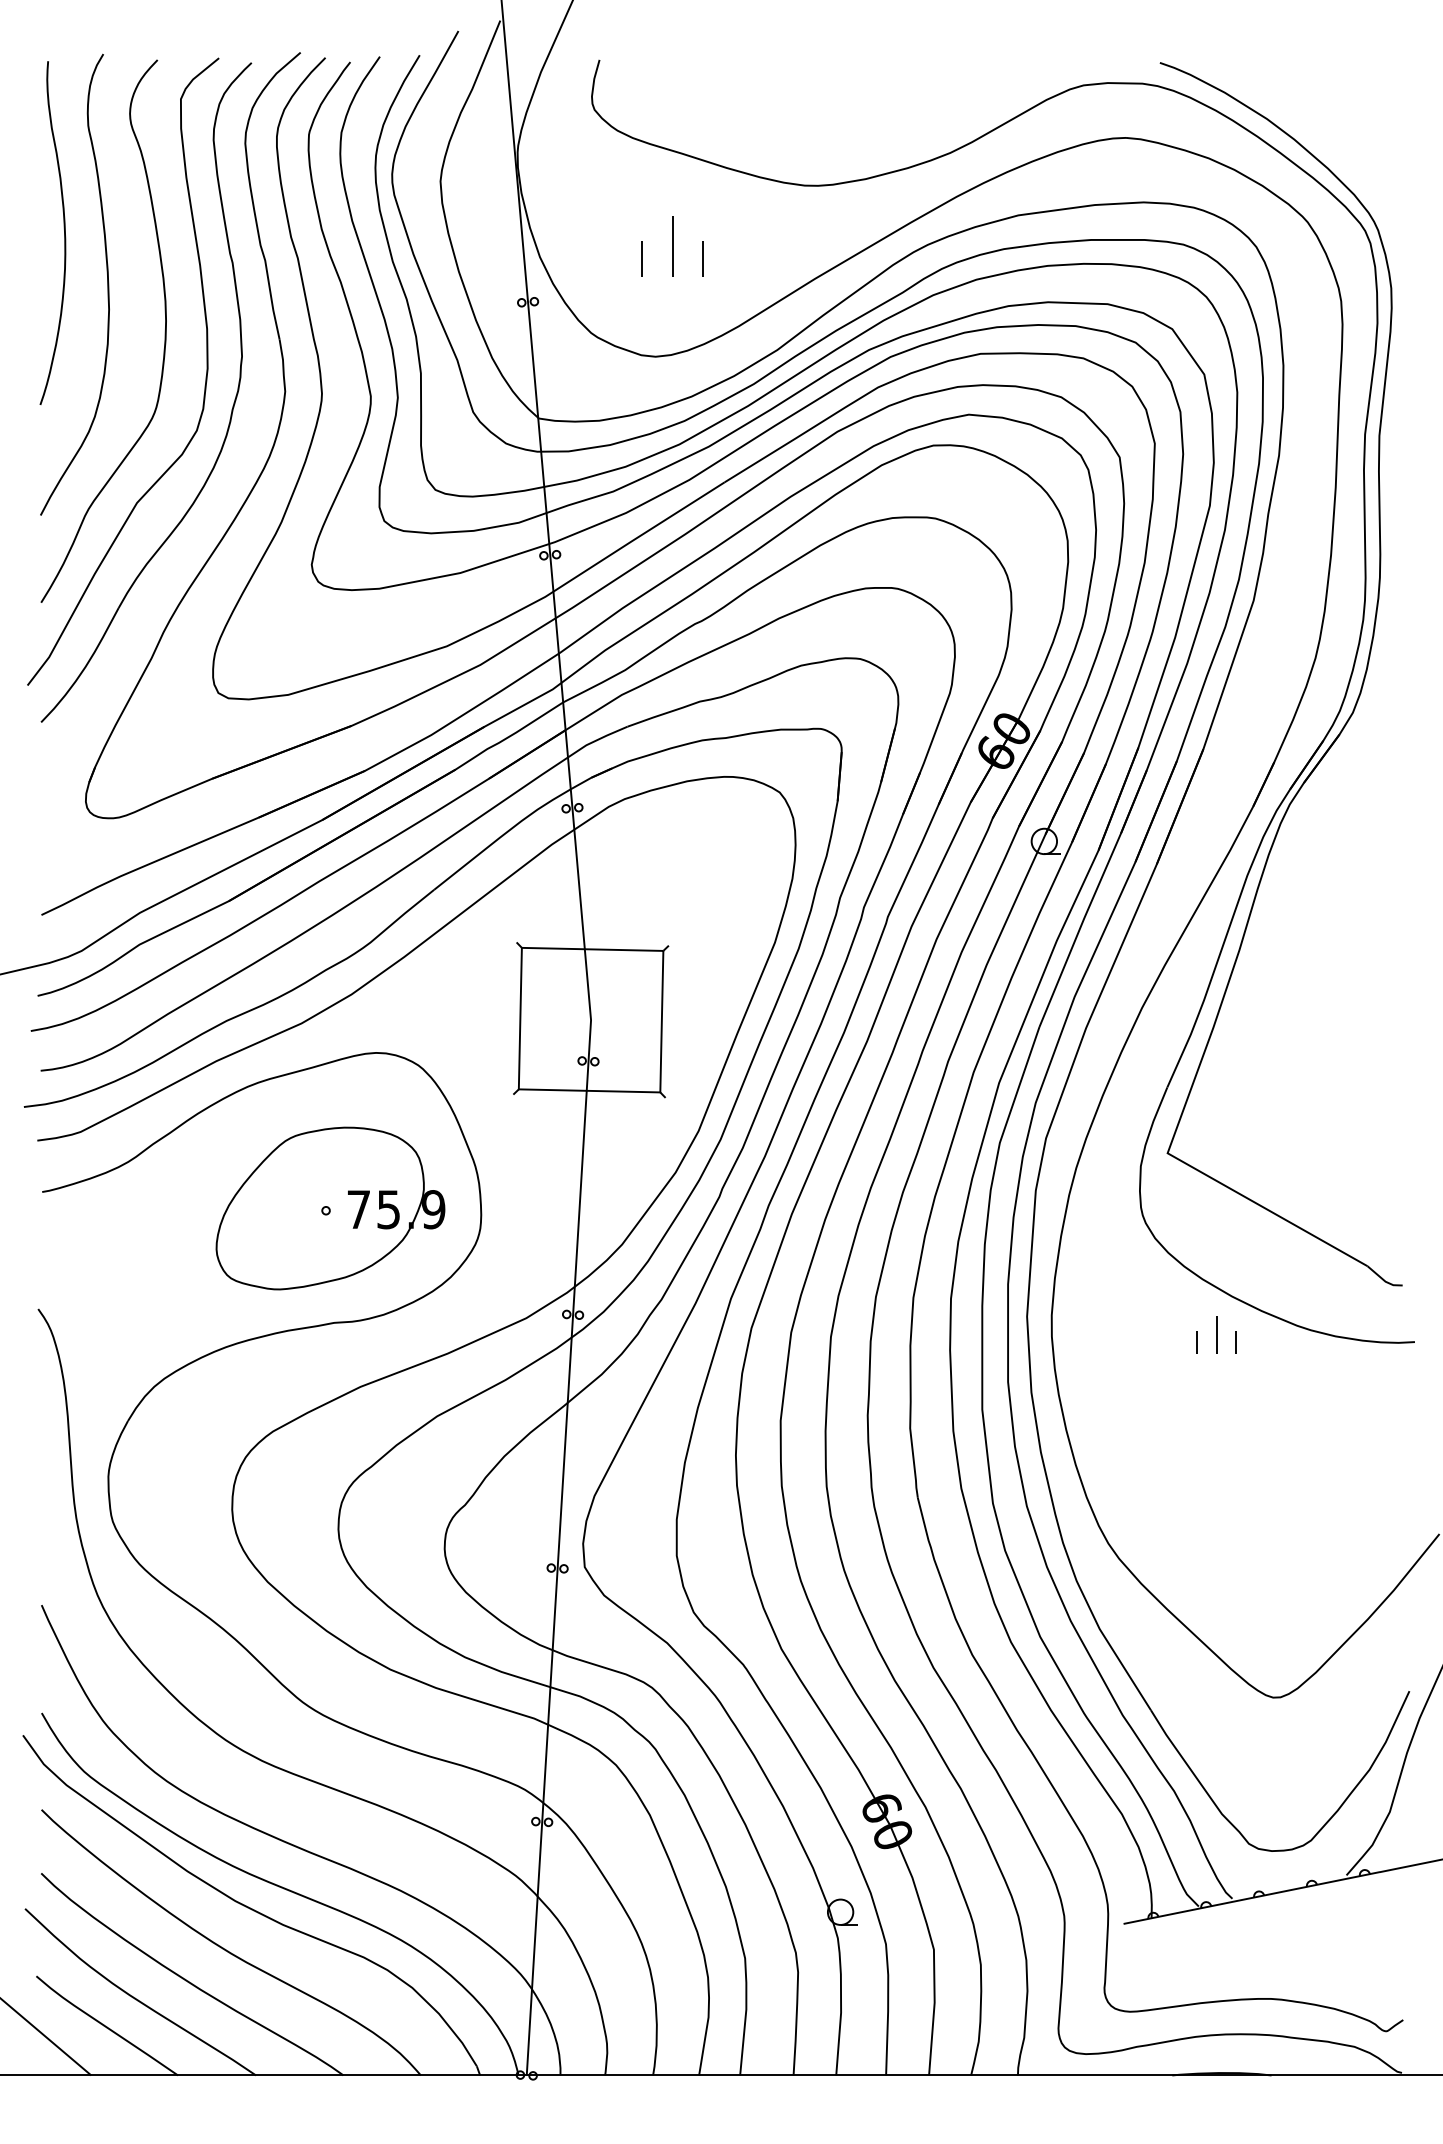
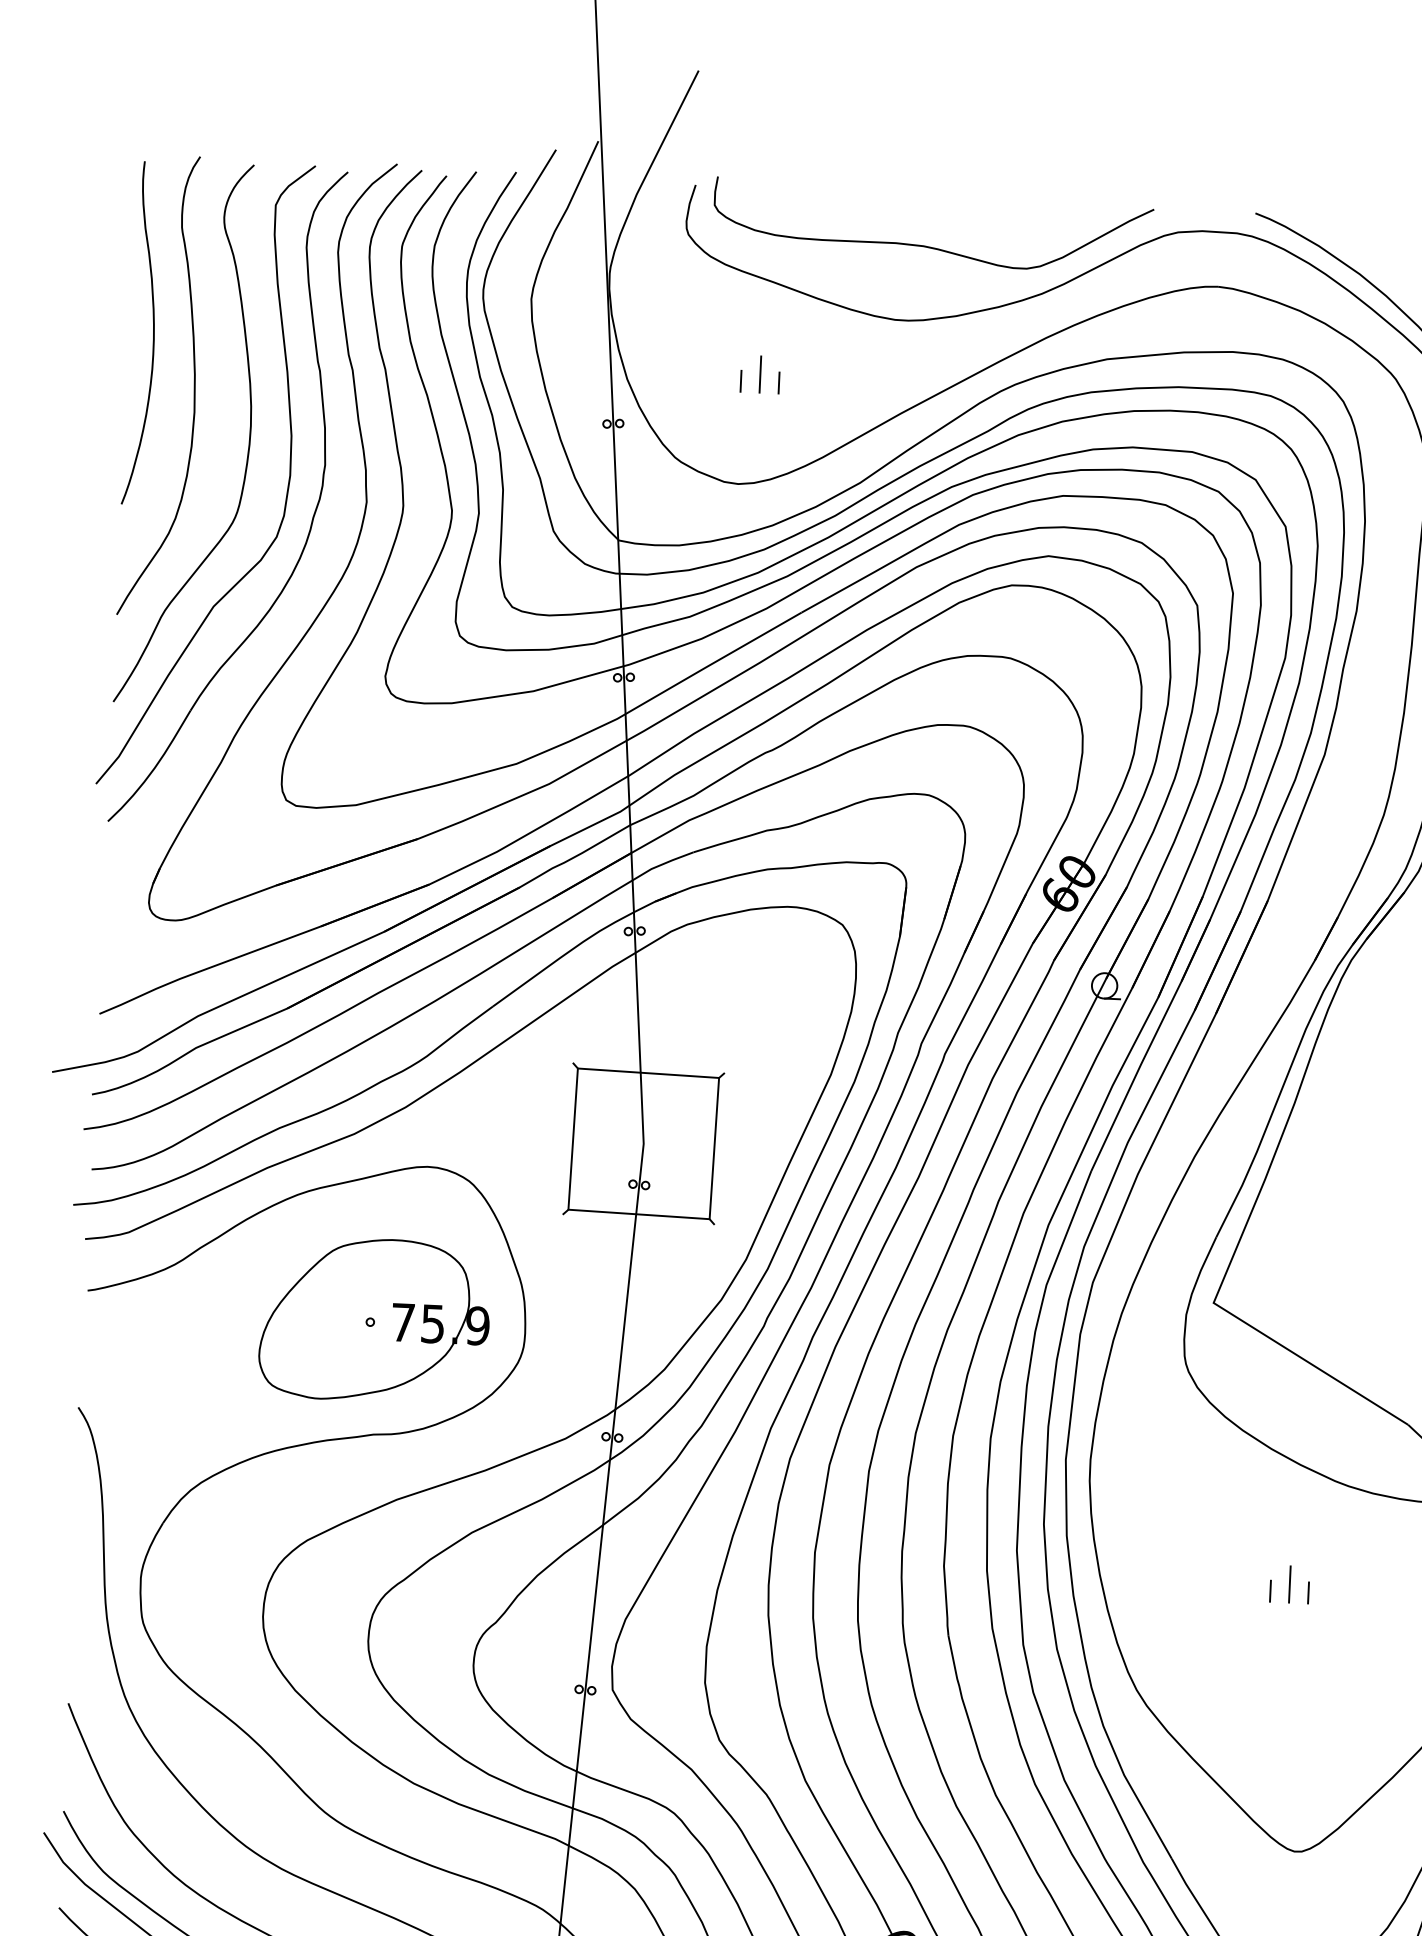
curve: (835, 110) -> (929, 246), added
part: (672, 245) -> (760, 373), size x0.62
part: (1216, 1334) -> (1289, 1583), moved

